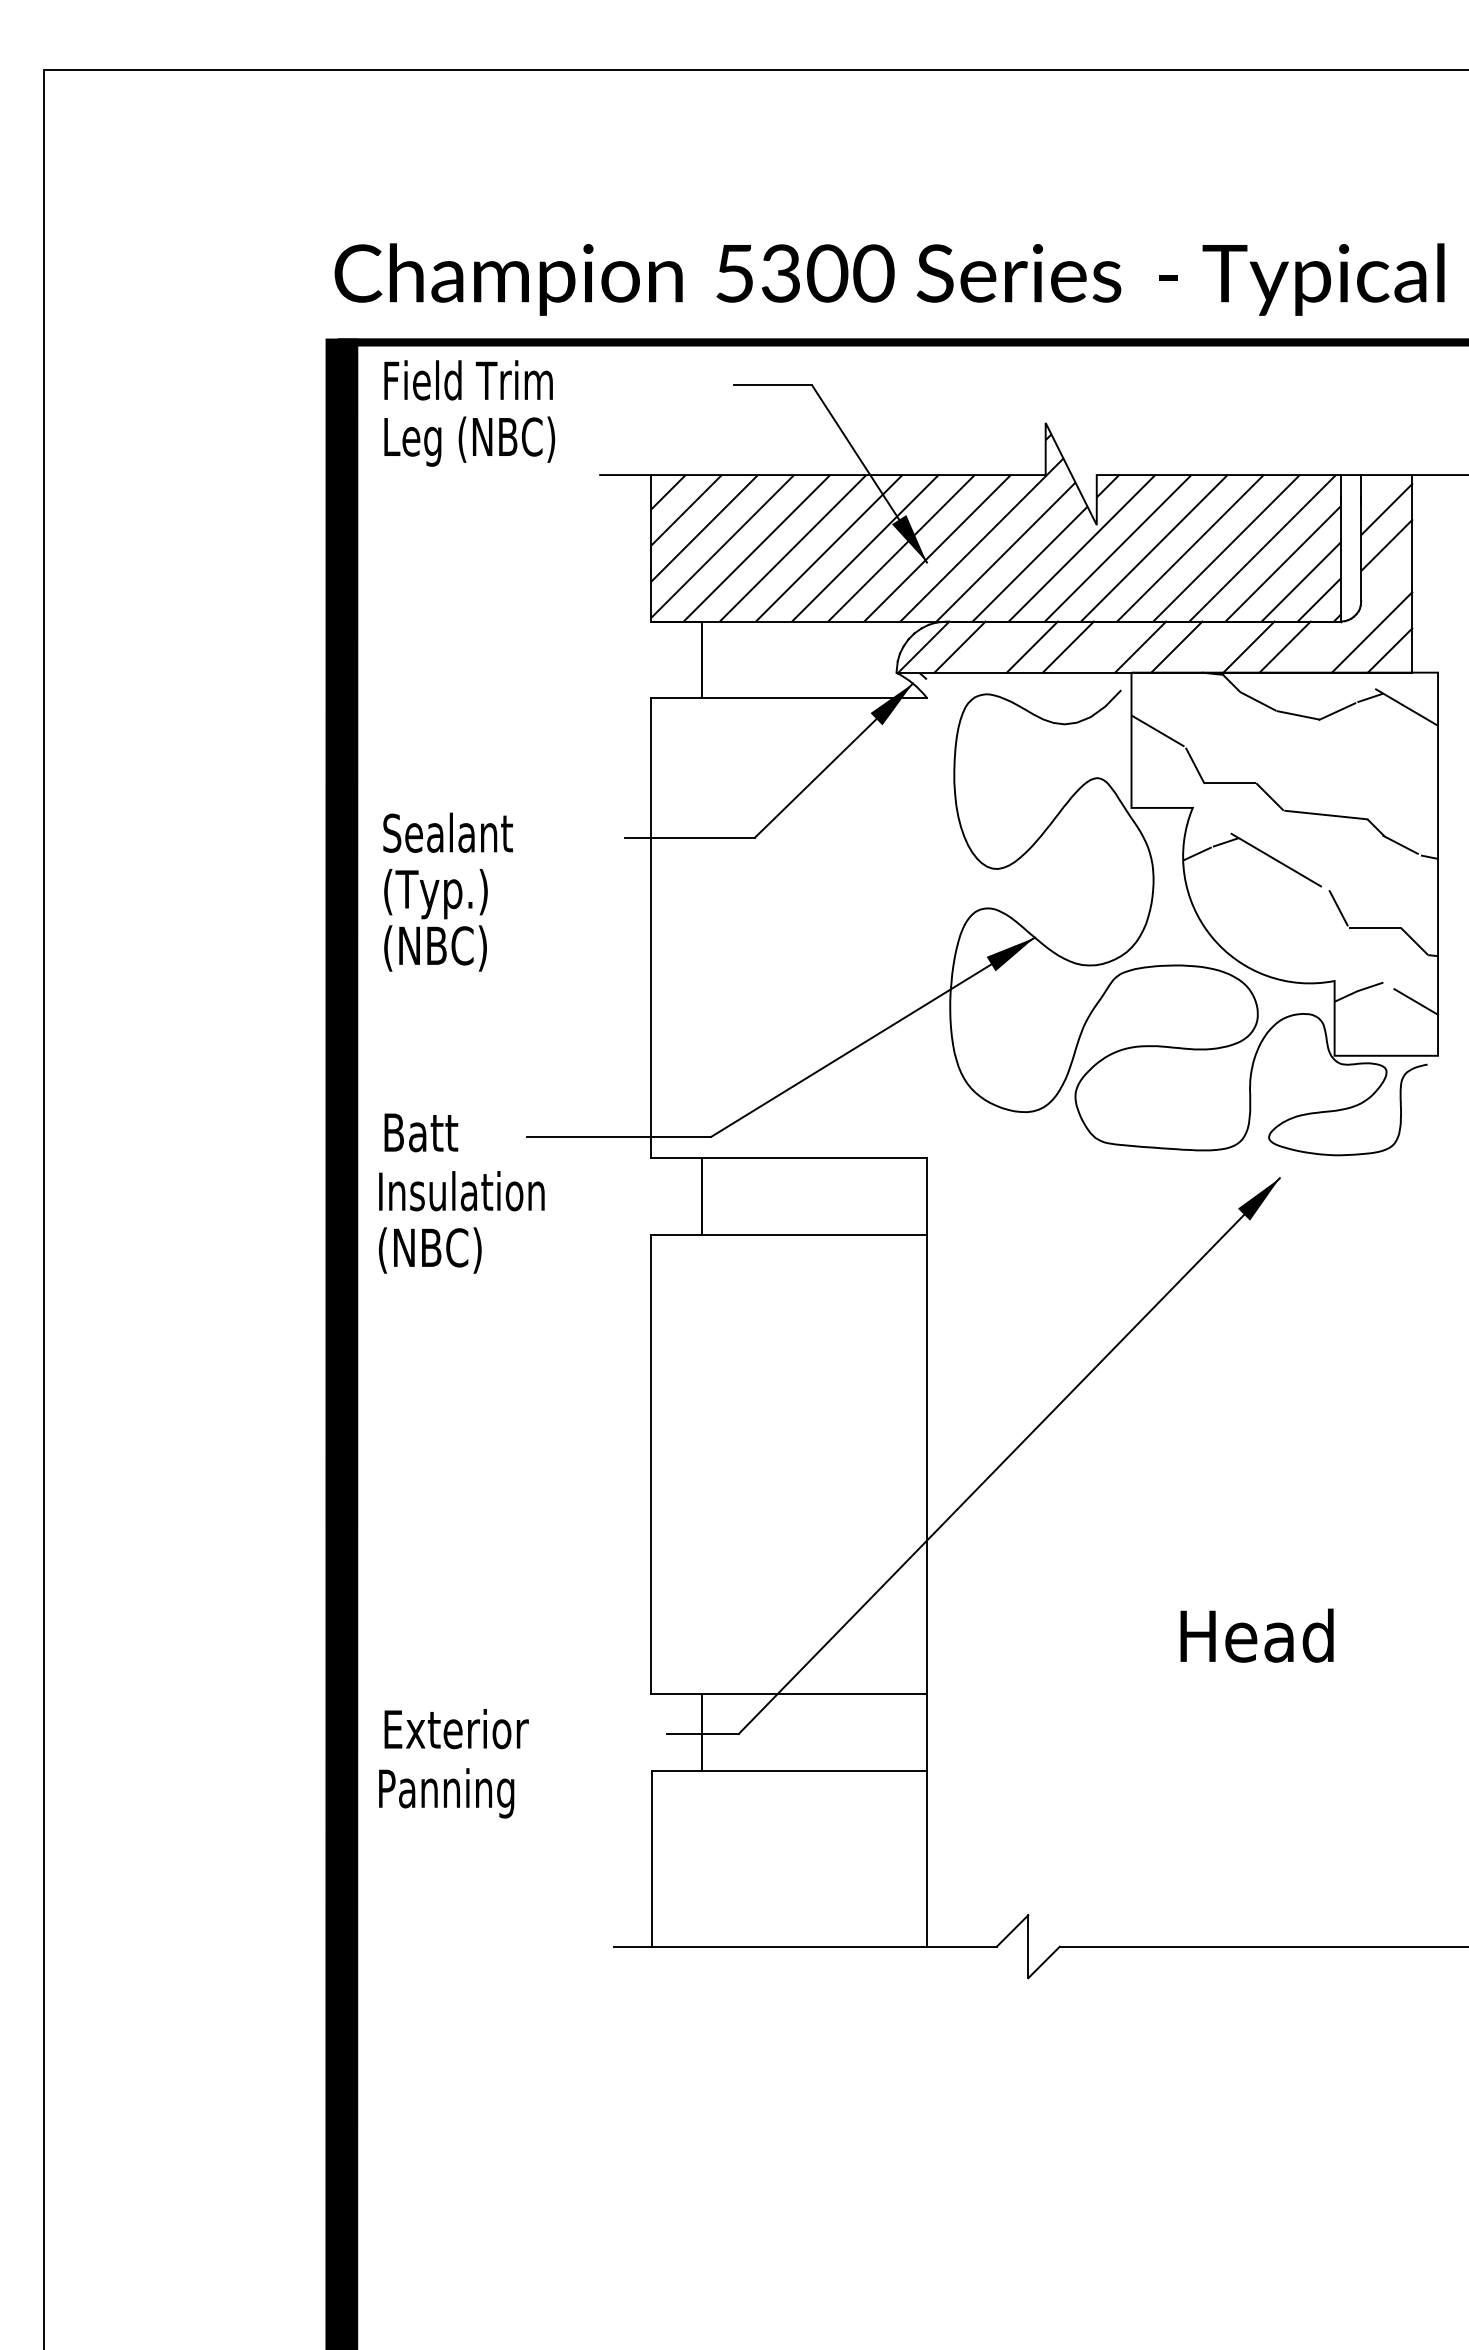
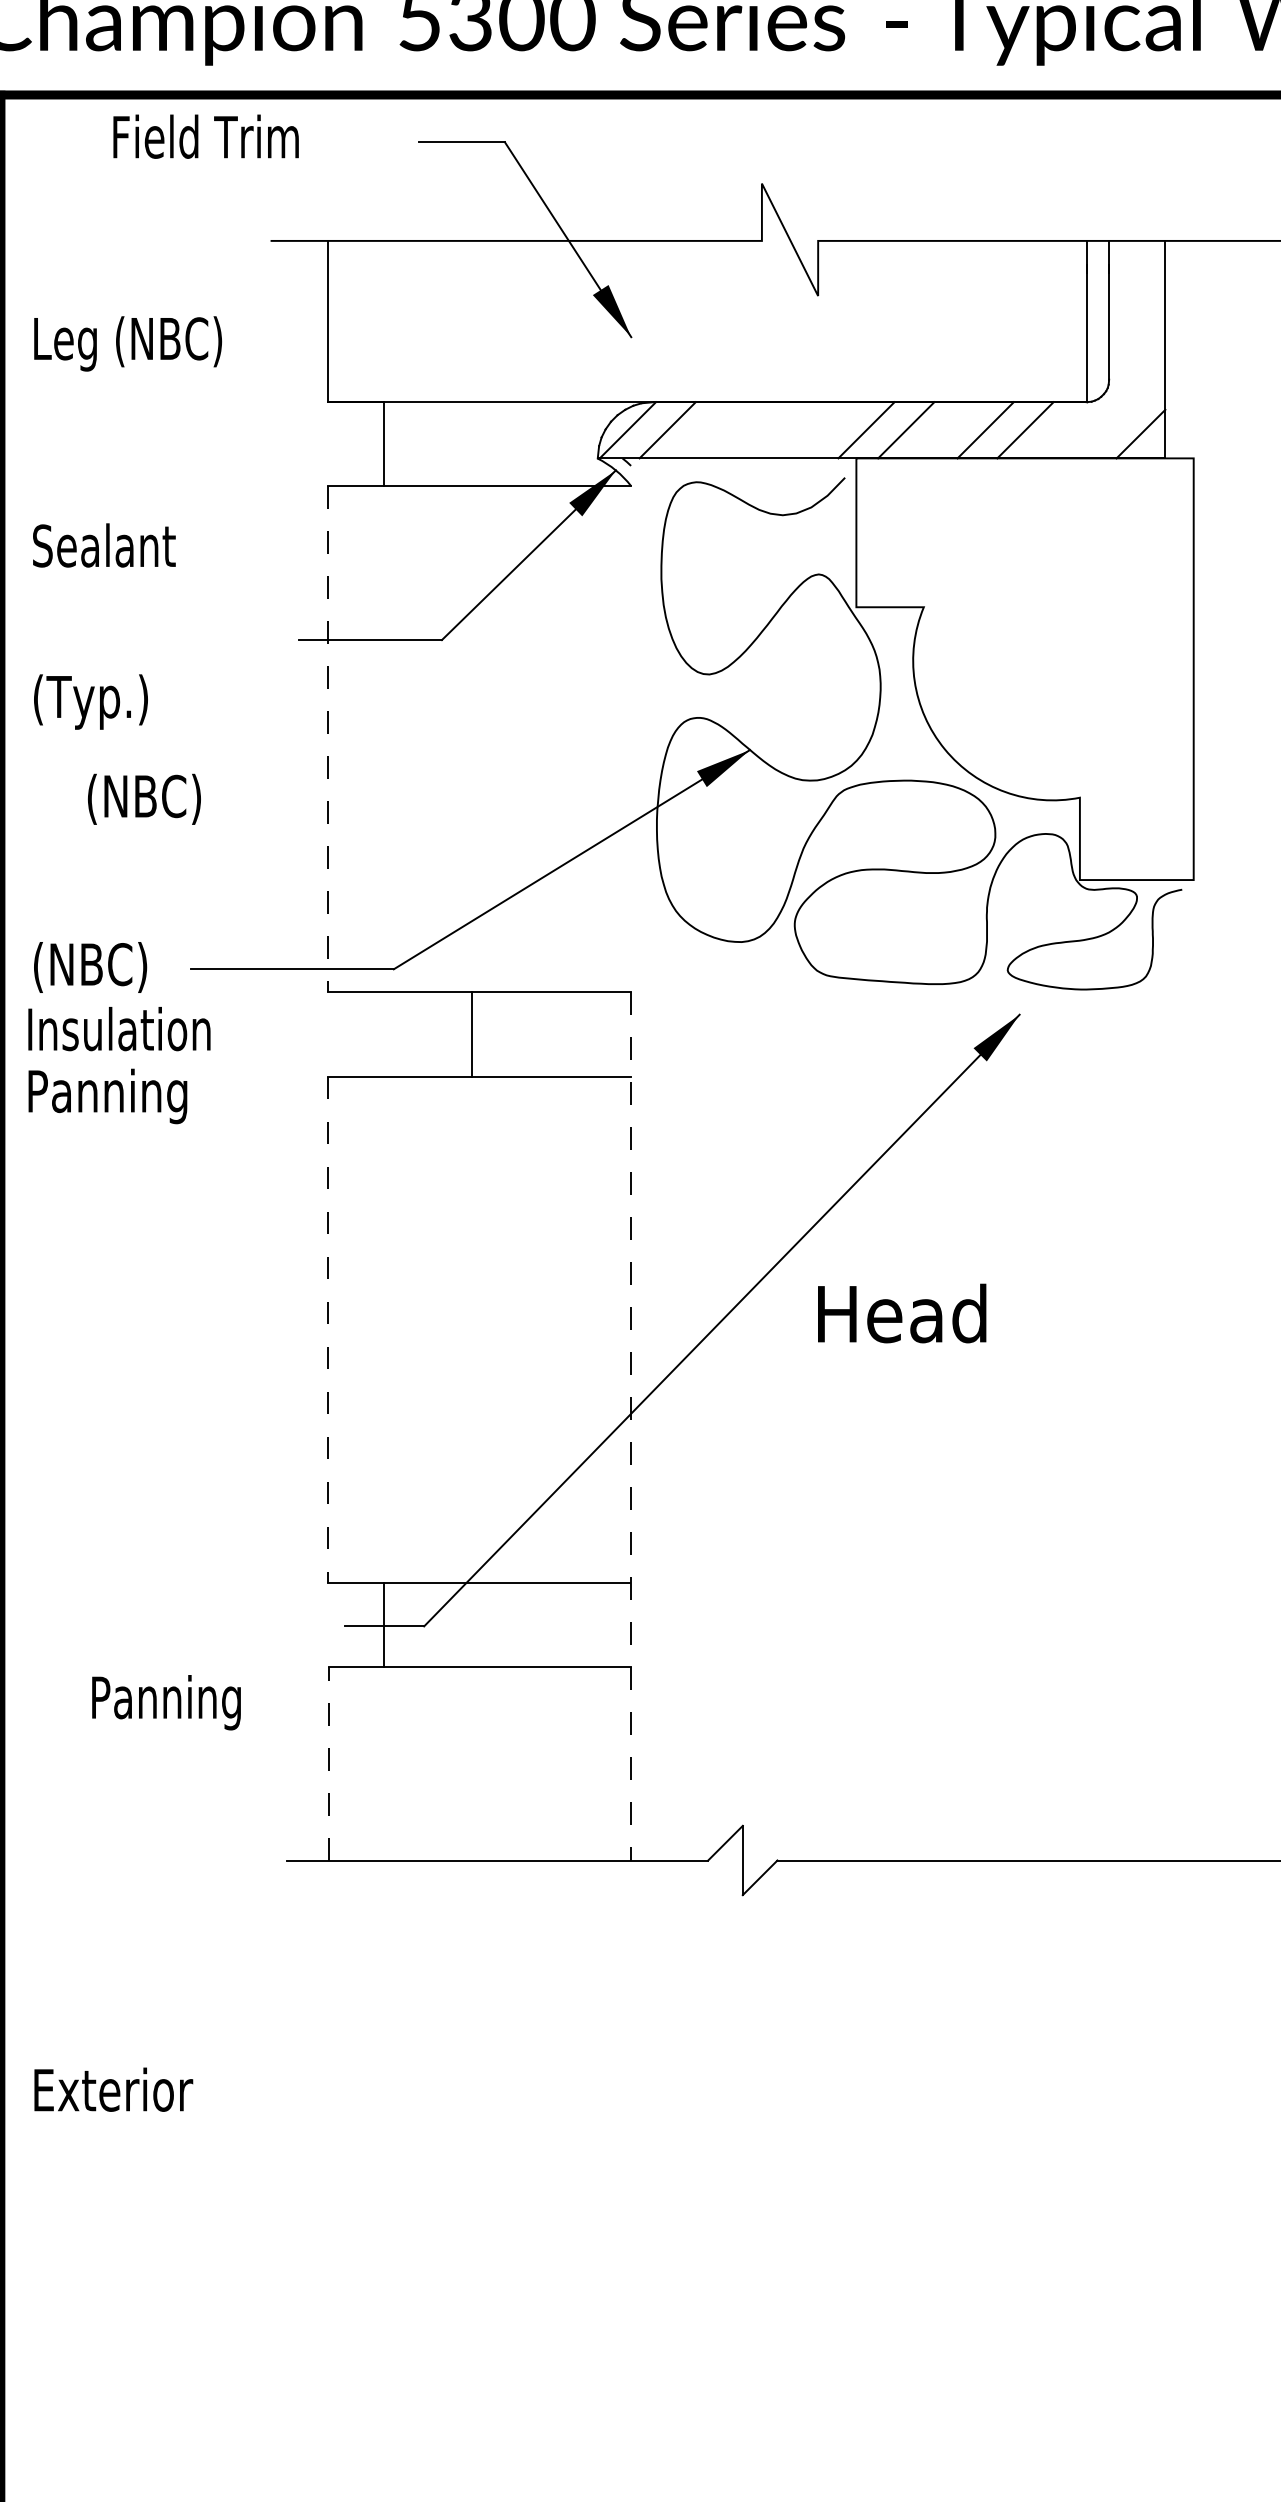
text: (468, 380) -> (205, 136), moved
text: (469, 441) -> (127, 343), moved
line: (1386, 509) -> (1137, 278), removed
hatch: (995, 527) -> (706, 298), removed
line: (1386, 545) -> (1137, 318), removed
line: (1371, 632) -> (1120, 414), removed
line: (1031, 646) -> (746, 429), removed
line: (1067, 646) -> (785, 429), removed
text: (447, 832) -> (103, 545), moved
hatch: (1284, 843) -> (1024, 646), removed
line: (651, 928) -> (328, 739), solid -> dashed
text: (435, 948) -> (144, 799), moved
text: (435, 1135) -> (90, 967), Batt -> (NBC)
line: (702, 1195) -> (472, 1033), moved
text: (450, 1252) -> (106, 1096), (NBC) -> Panning
line: (651, 1464) -> (328, 1329), solid -> dashed
line: (926, 1552) -> (630, 1426), solid -> dashed
text: (1256, 1635) -> (901, 1313), moved
text: (456, 1729) -> (113, 2090), moved
text: (446, 1793) -> (166, 1702), moved
line: (652, 1858) -> (329, 1763), solid -> dashed

